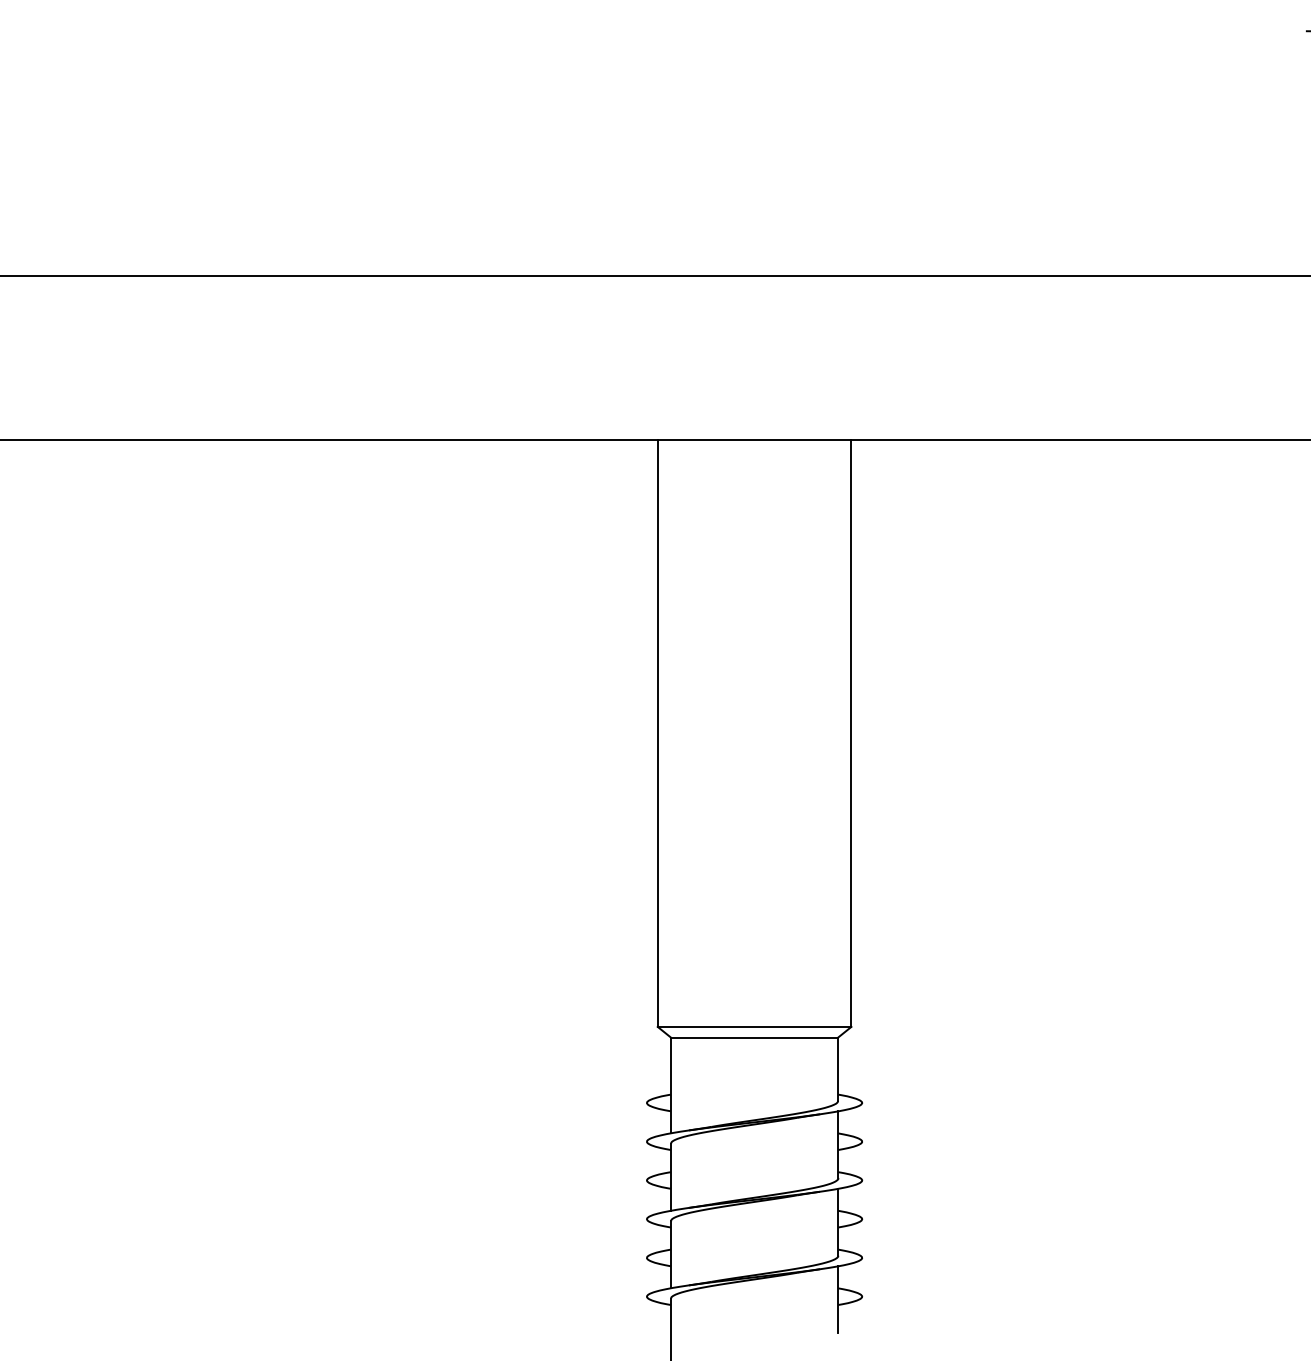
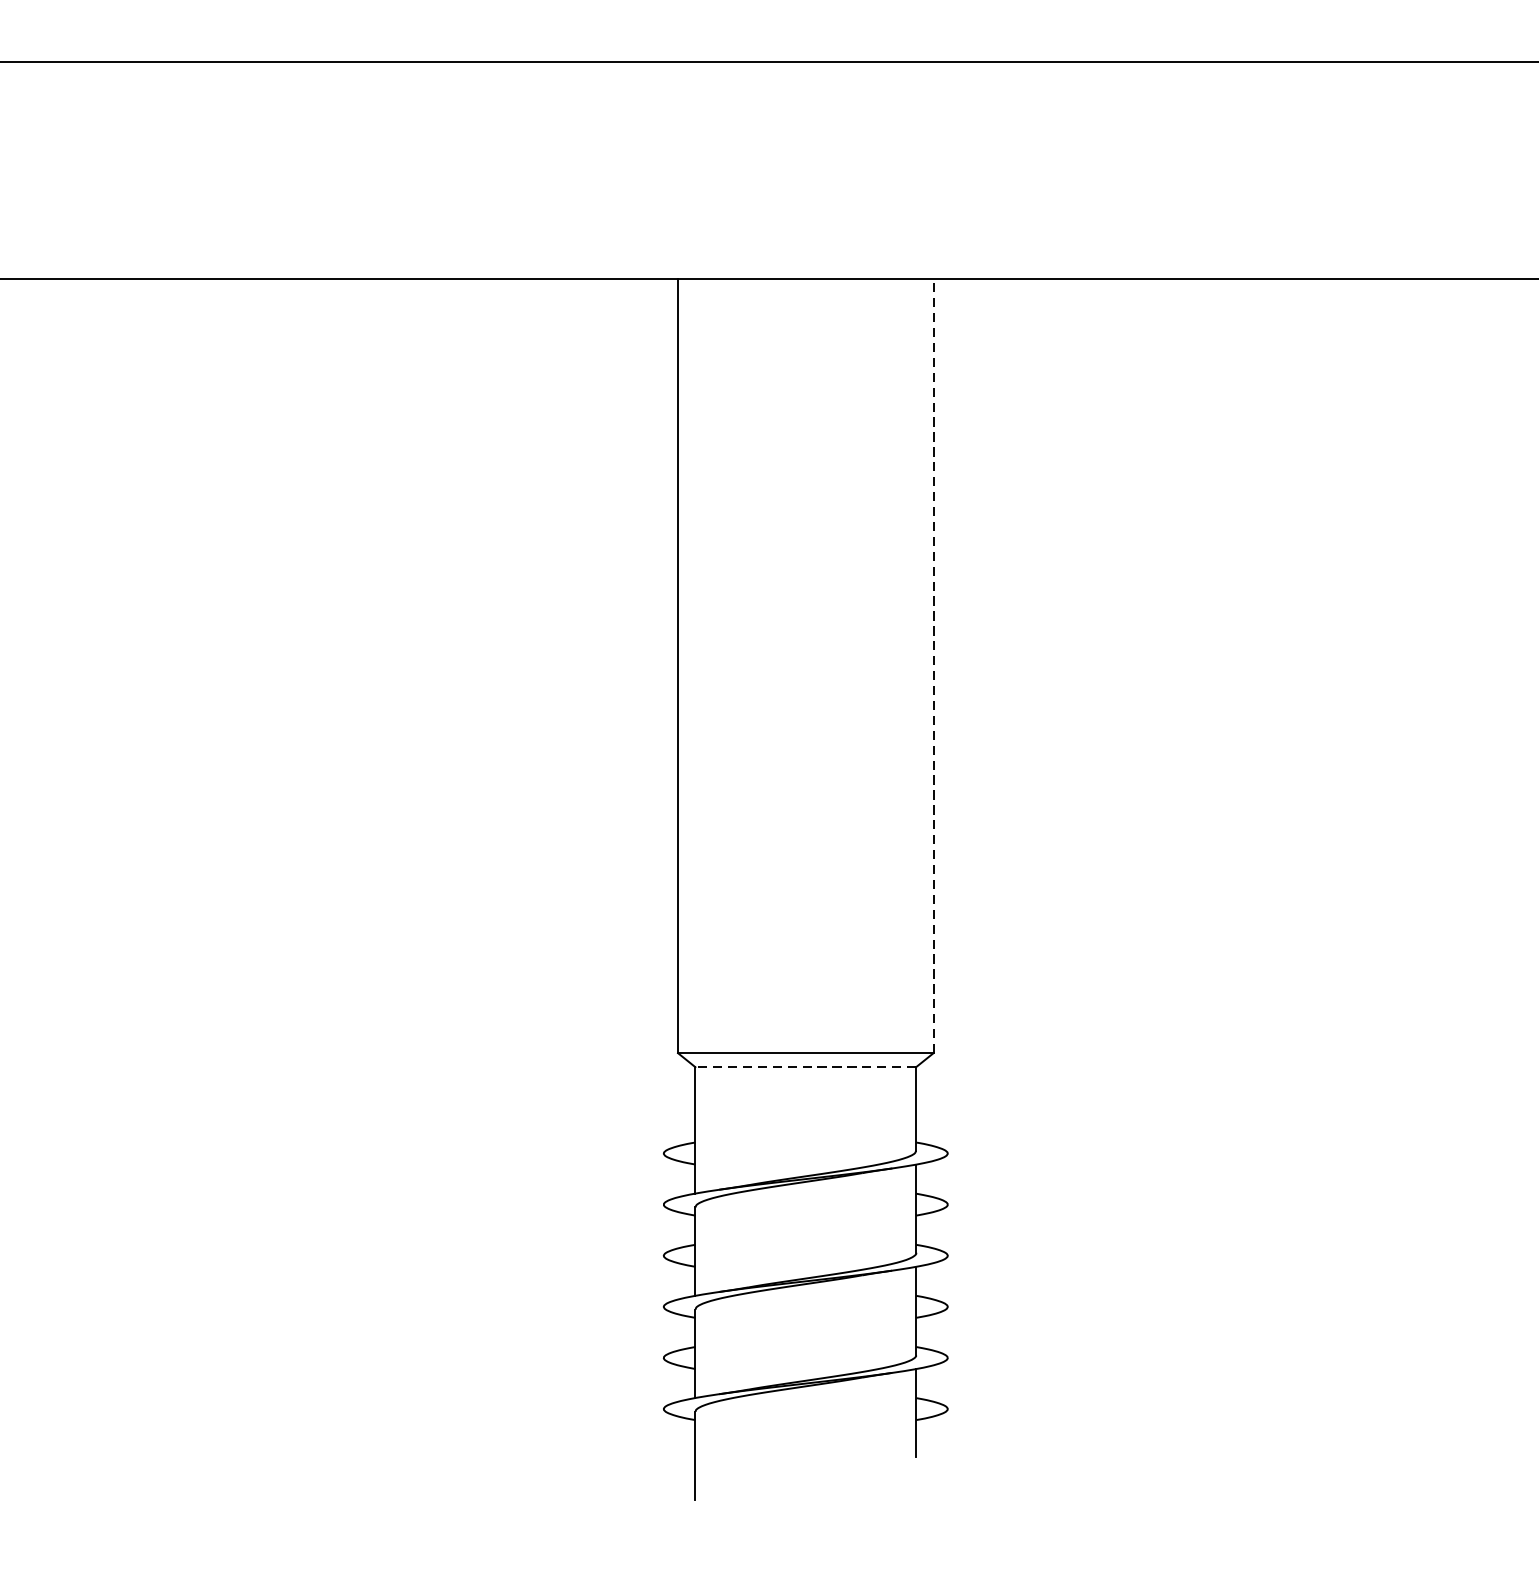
line: (851, 733) -> (933, 666), solid -> dashed
line: (754, 1037) -> (805, 1067), solid -> dashed

